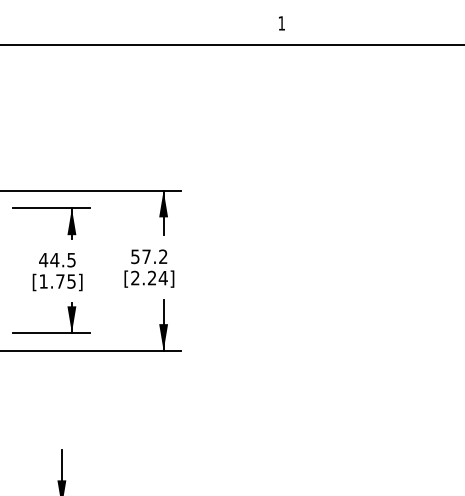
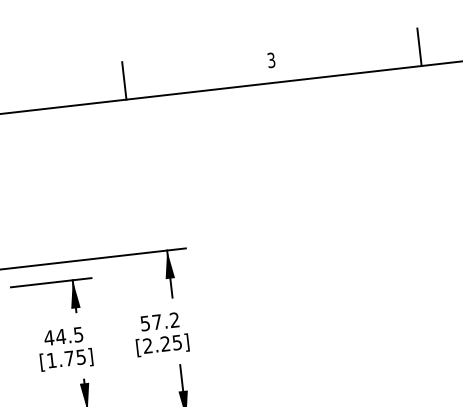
text: (281, 23) -> (271, 60), 1 -> 3
line: (141, 26) -> (124, 80), added
line: (422, 26) -> (419, 46), added
text: (162, 278) -> (176, 343), [2.24] -> [2.25]

